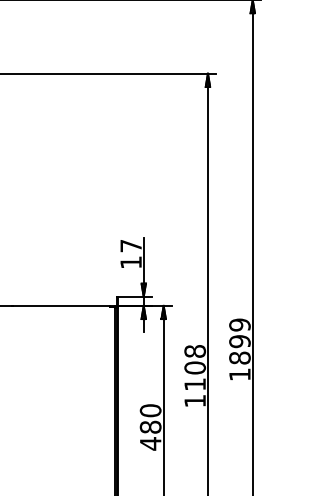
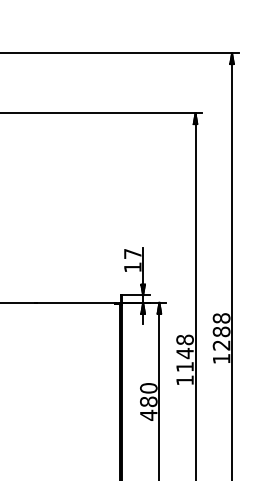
text: (239, 341) -> (221, 331), 1899 -> 1288
text: (194, 368) -> (184, 353), 1108 -> 1148

